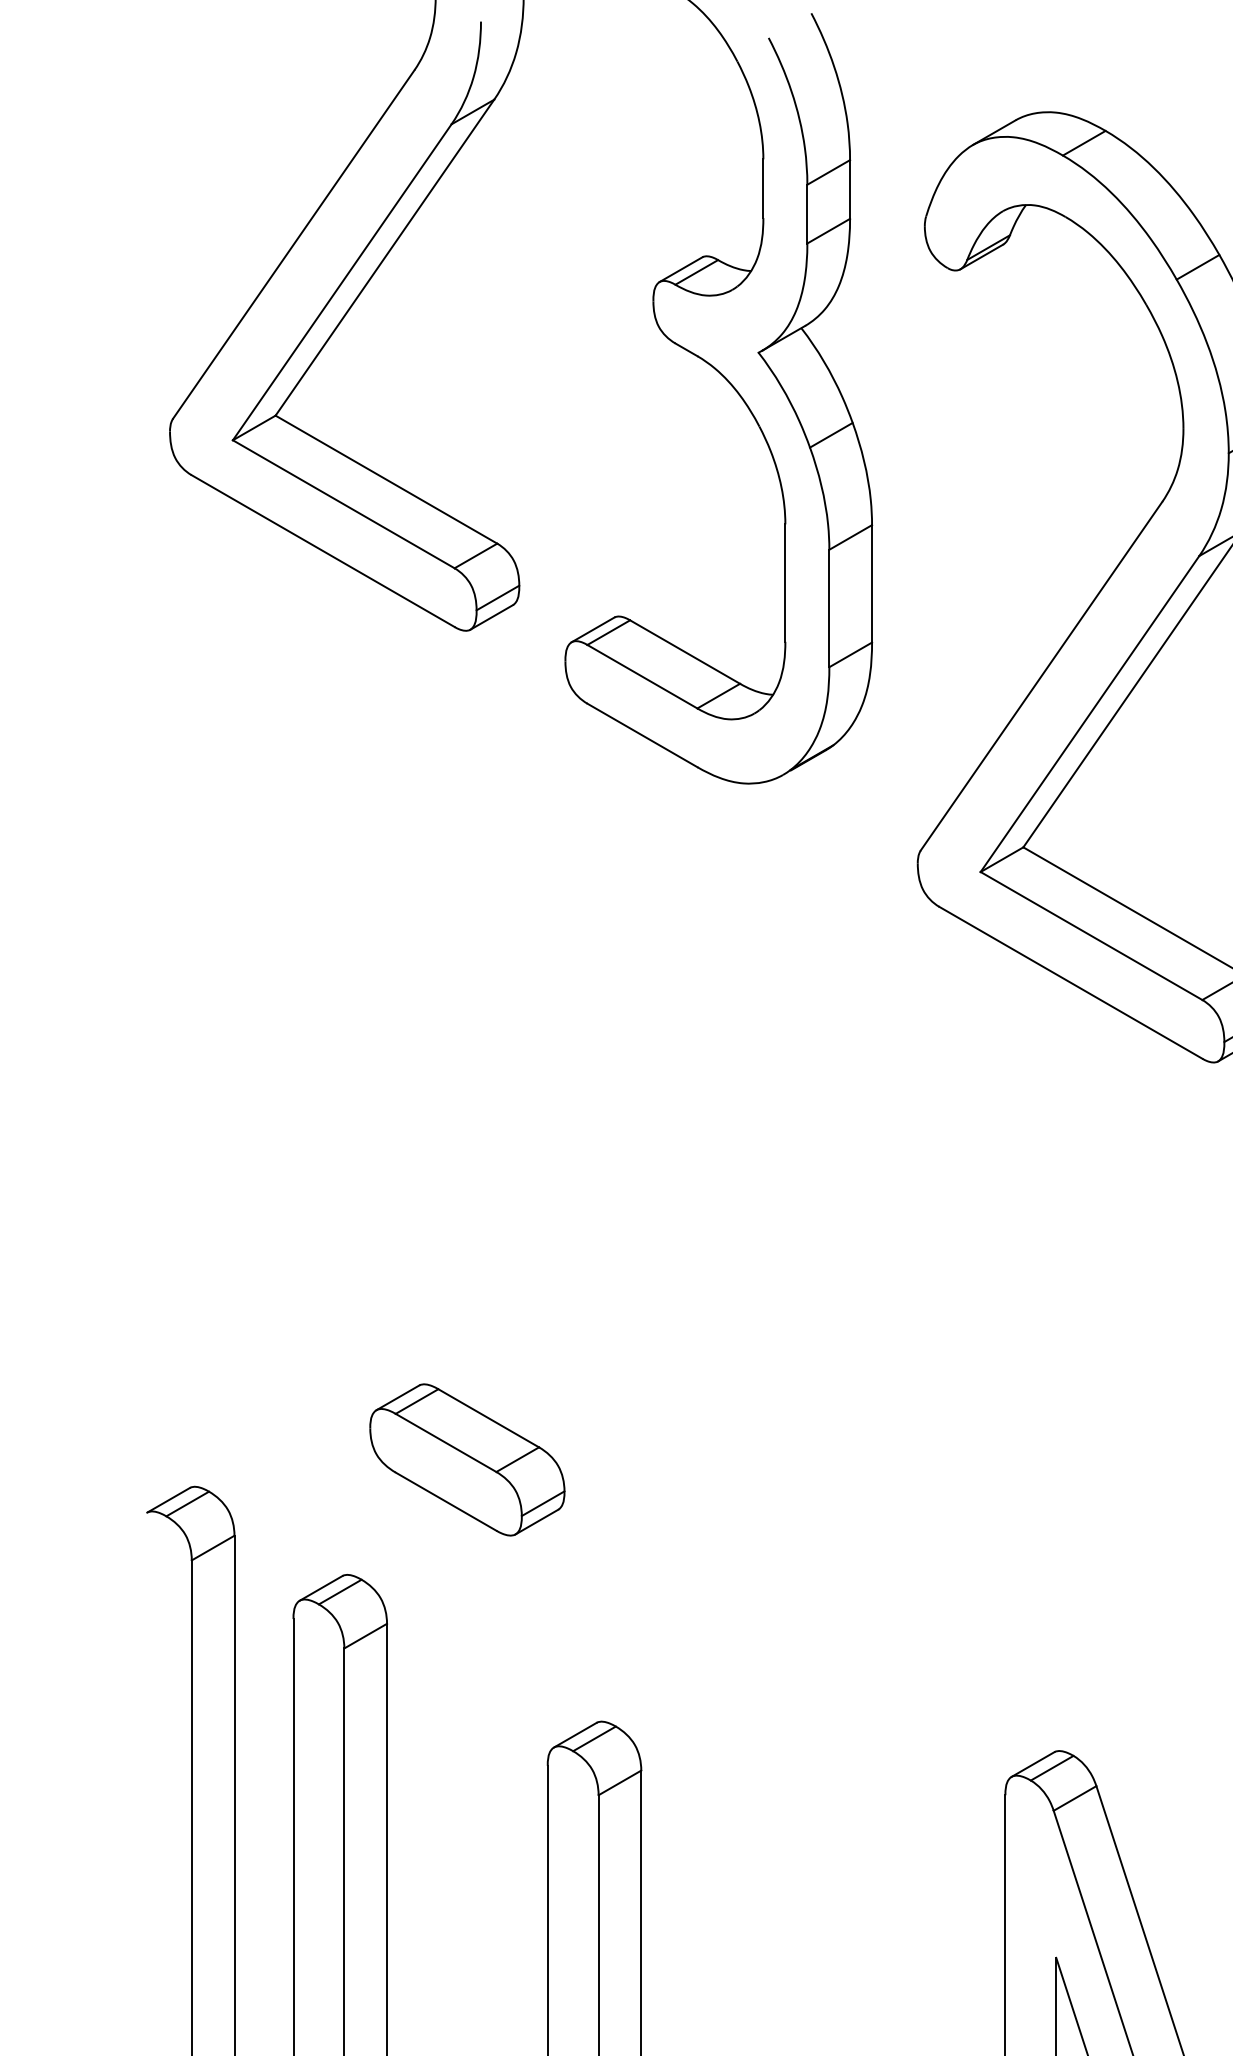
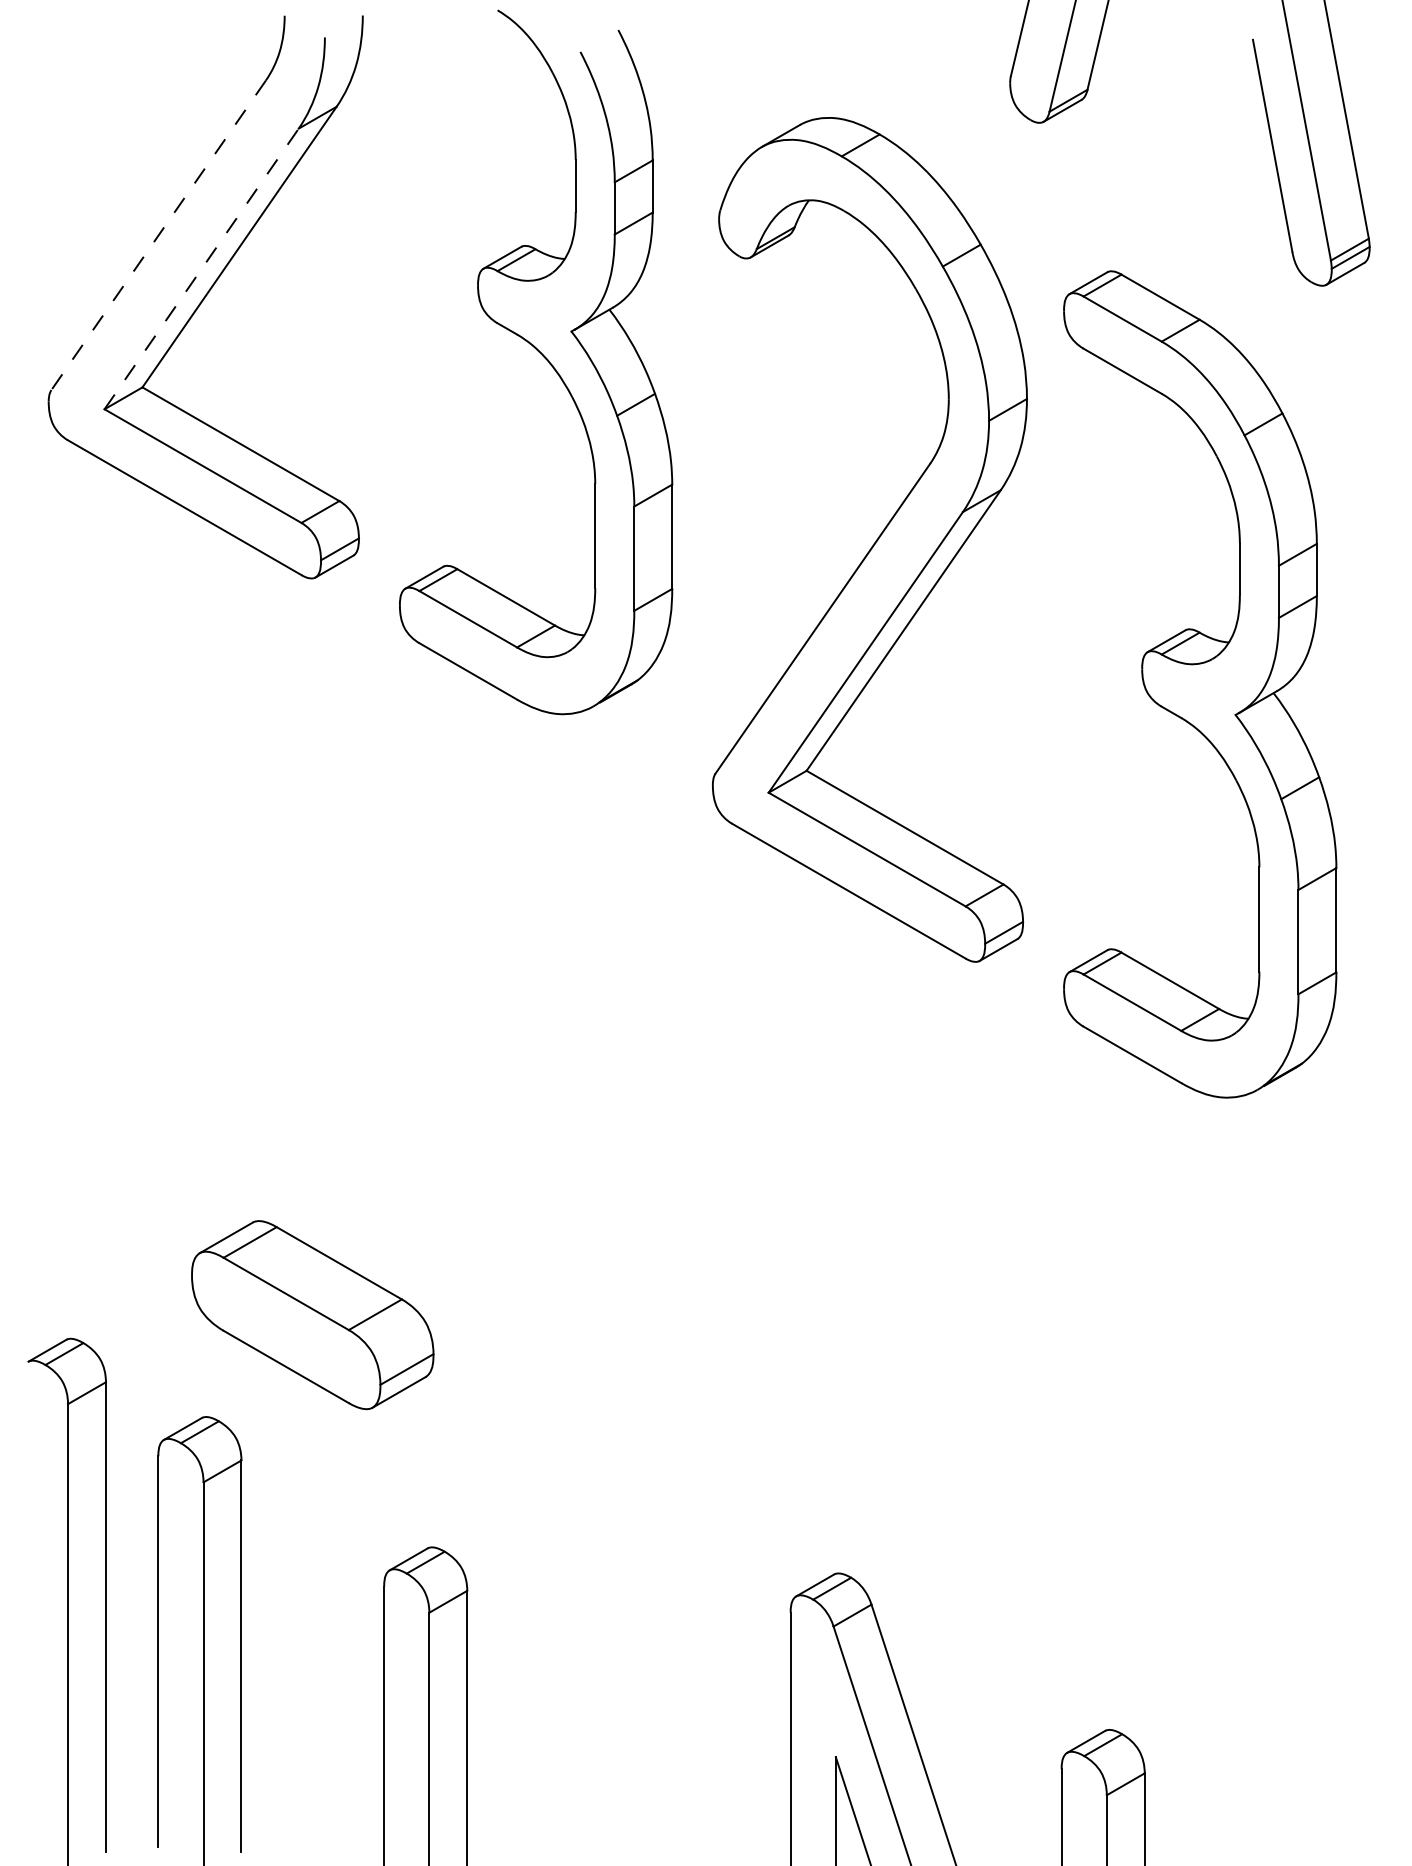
line: (293, 244) -> (158, 235), solid -> dashed
line: (342, 281) -> (201, 268), solid -> dashed
part: (467, 1459) -> (312, 1314), size x1.4

